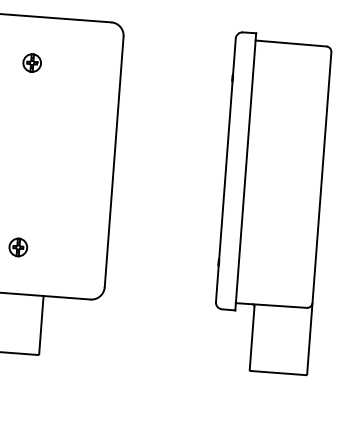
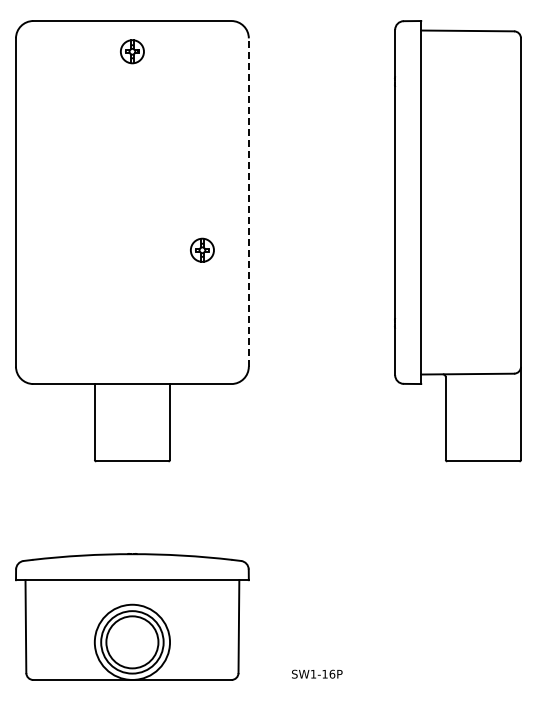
part: (32, 62) -> (132, 51), moved
line: (113, 161) -> (248, 202), solid -> dashed
part: (18, 246) -> (202, 249), moved

